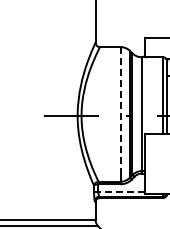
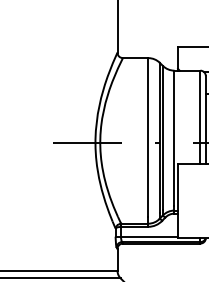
line: (120, 111) -> (148, 137), dashed -> solid
line: (121, 192) -> (149, 236), dashed -> solid

